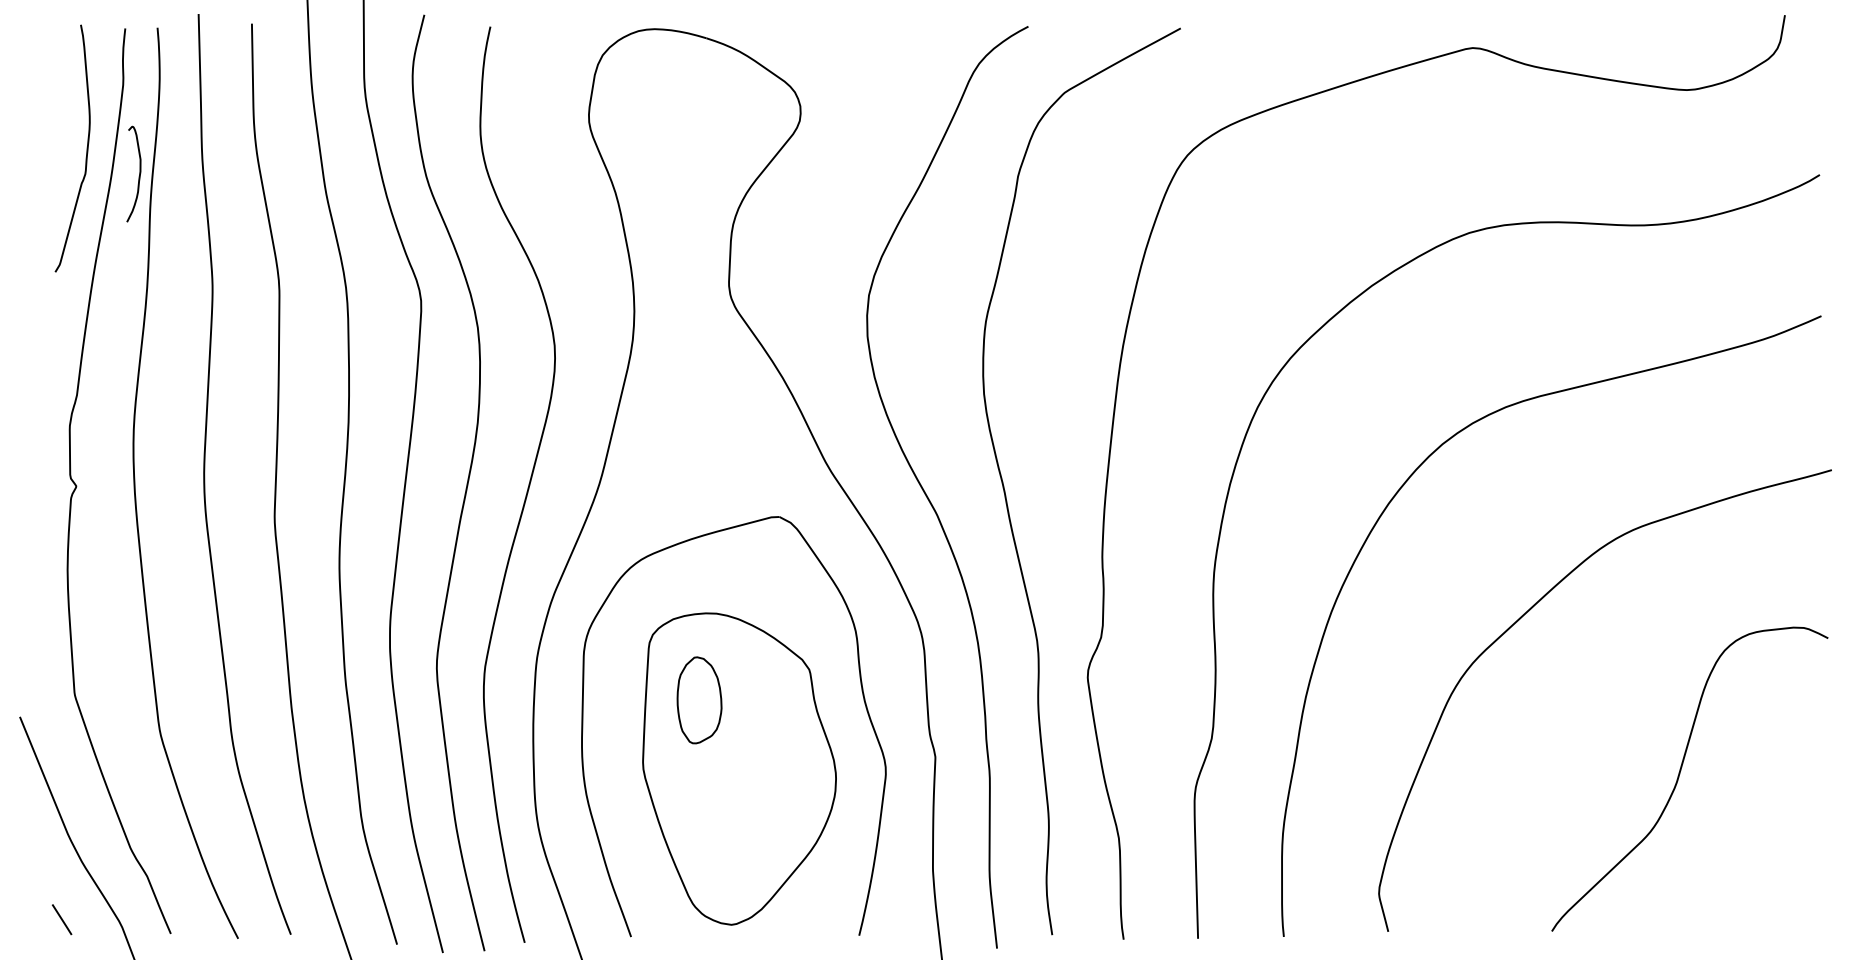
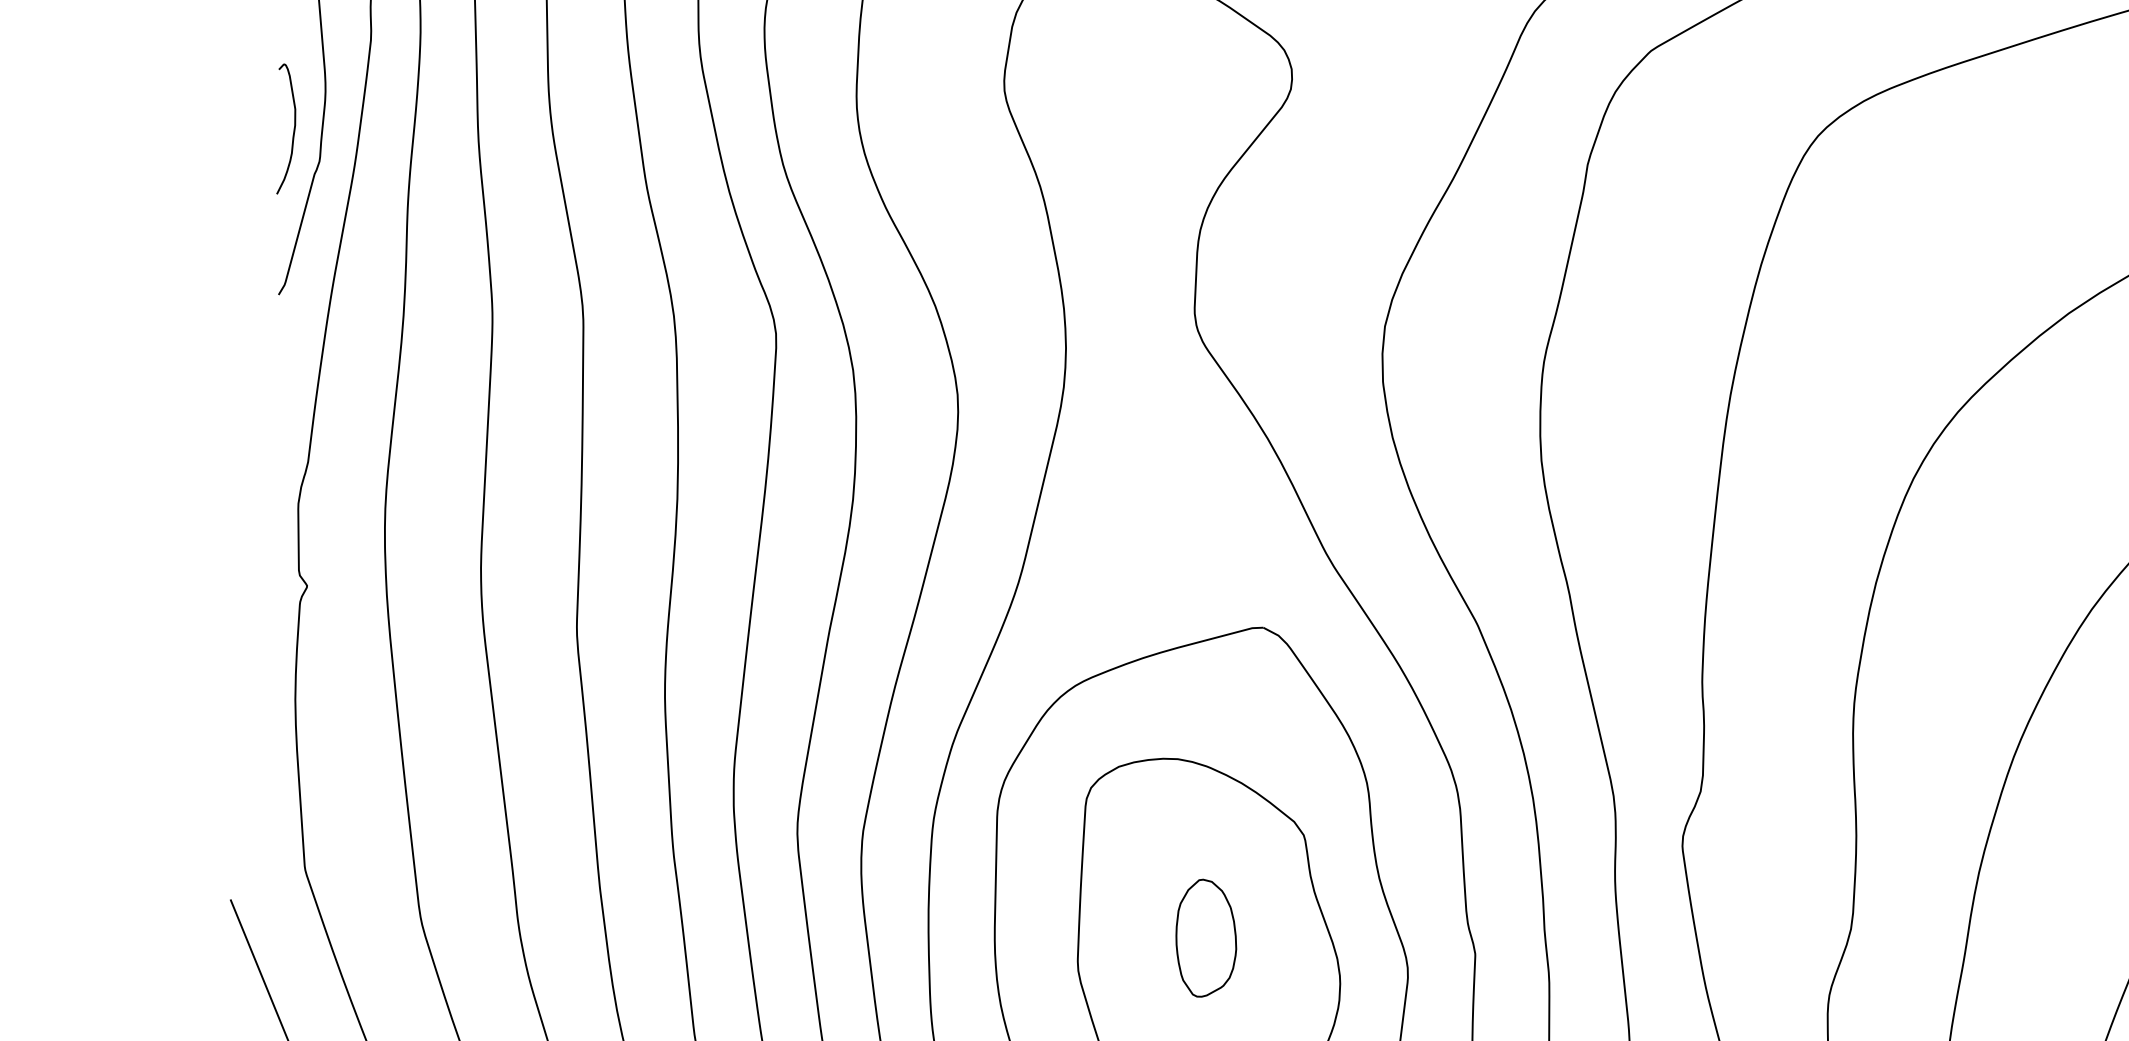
curve: (138, 176) -> (292, 132), moved
part: (699, 700) -> (1206, 938), moved

